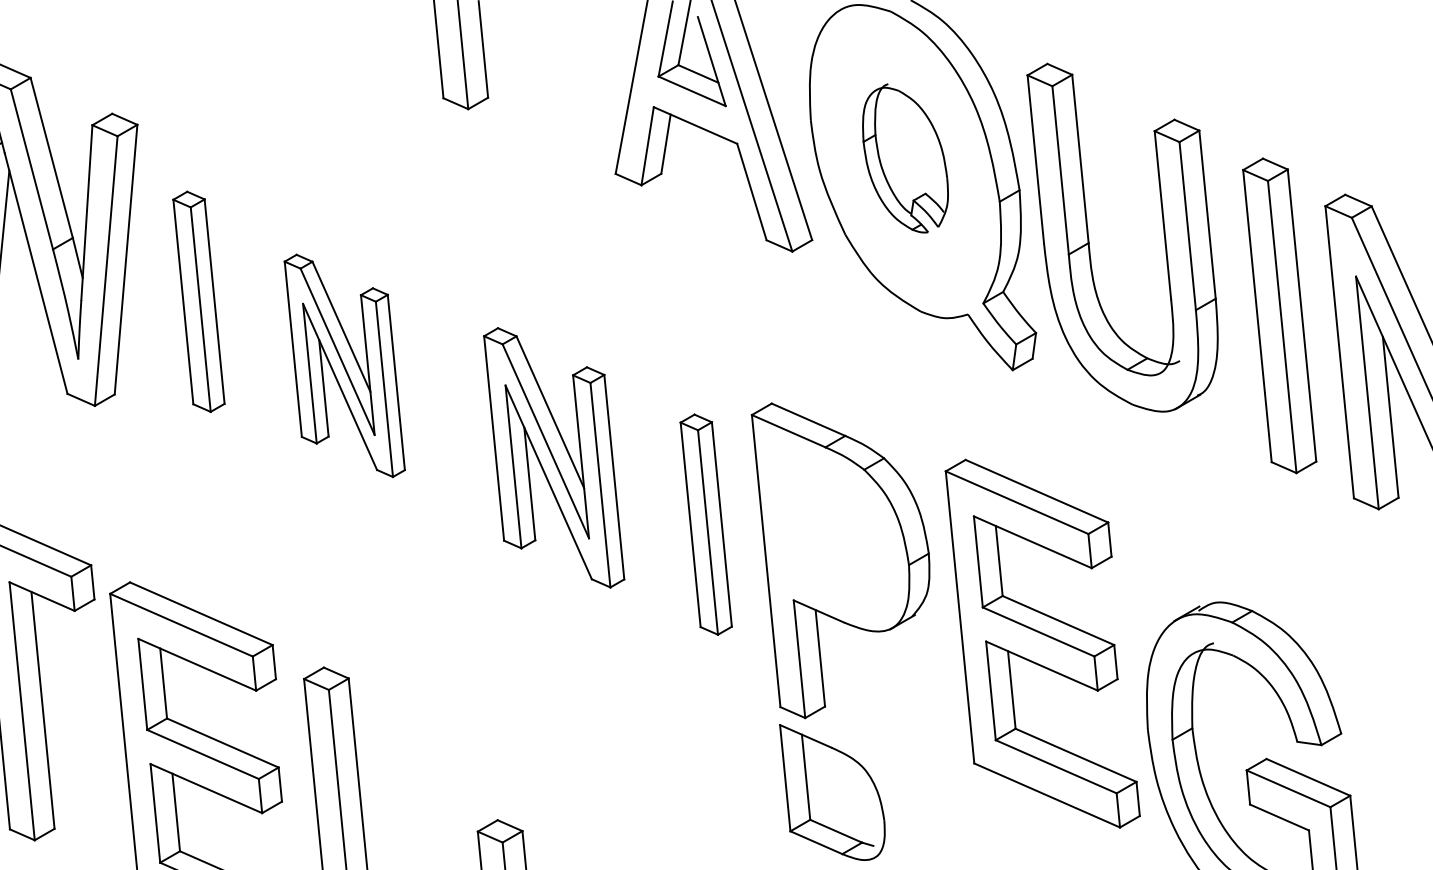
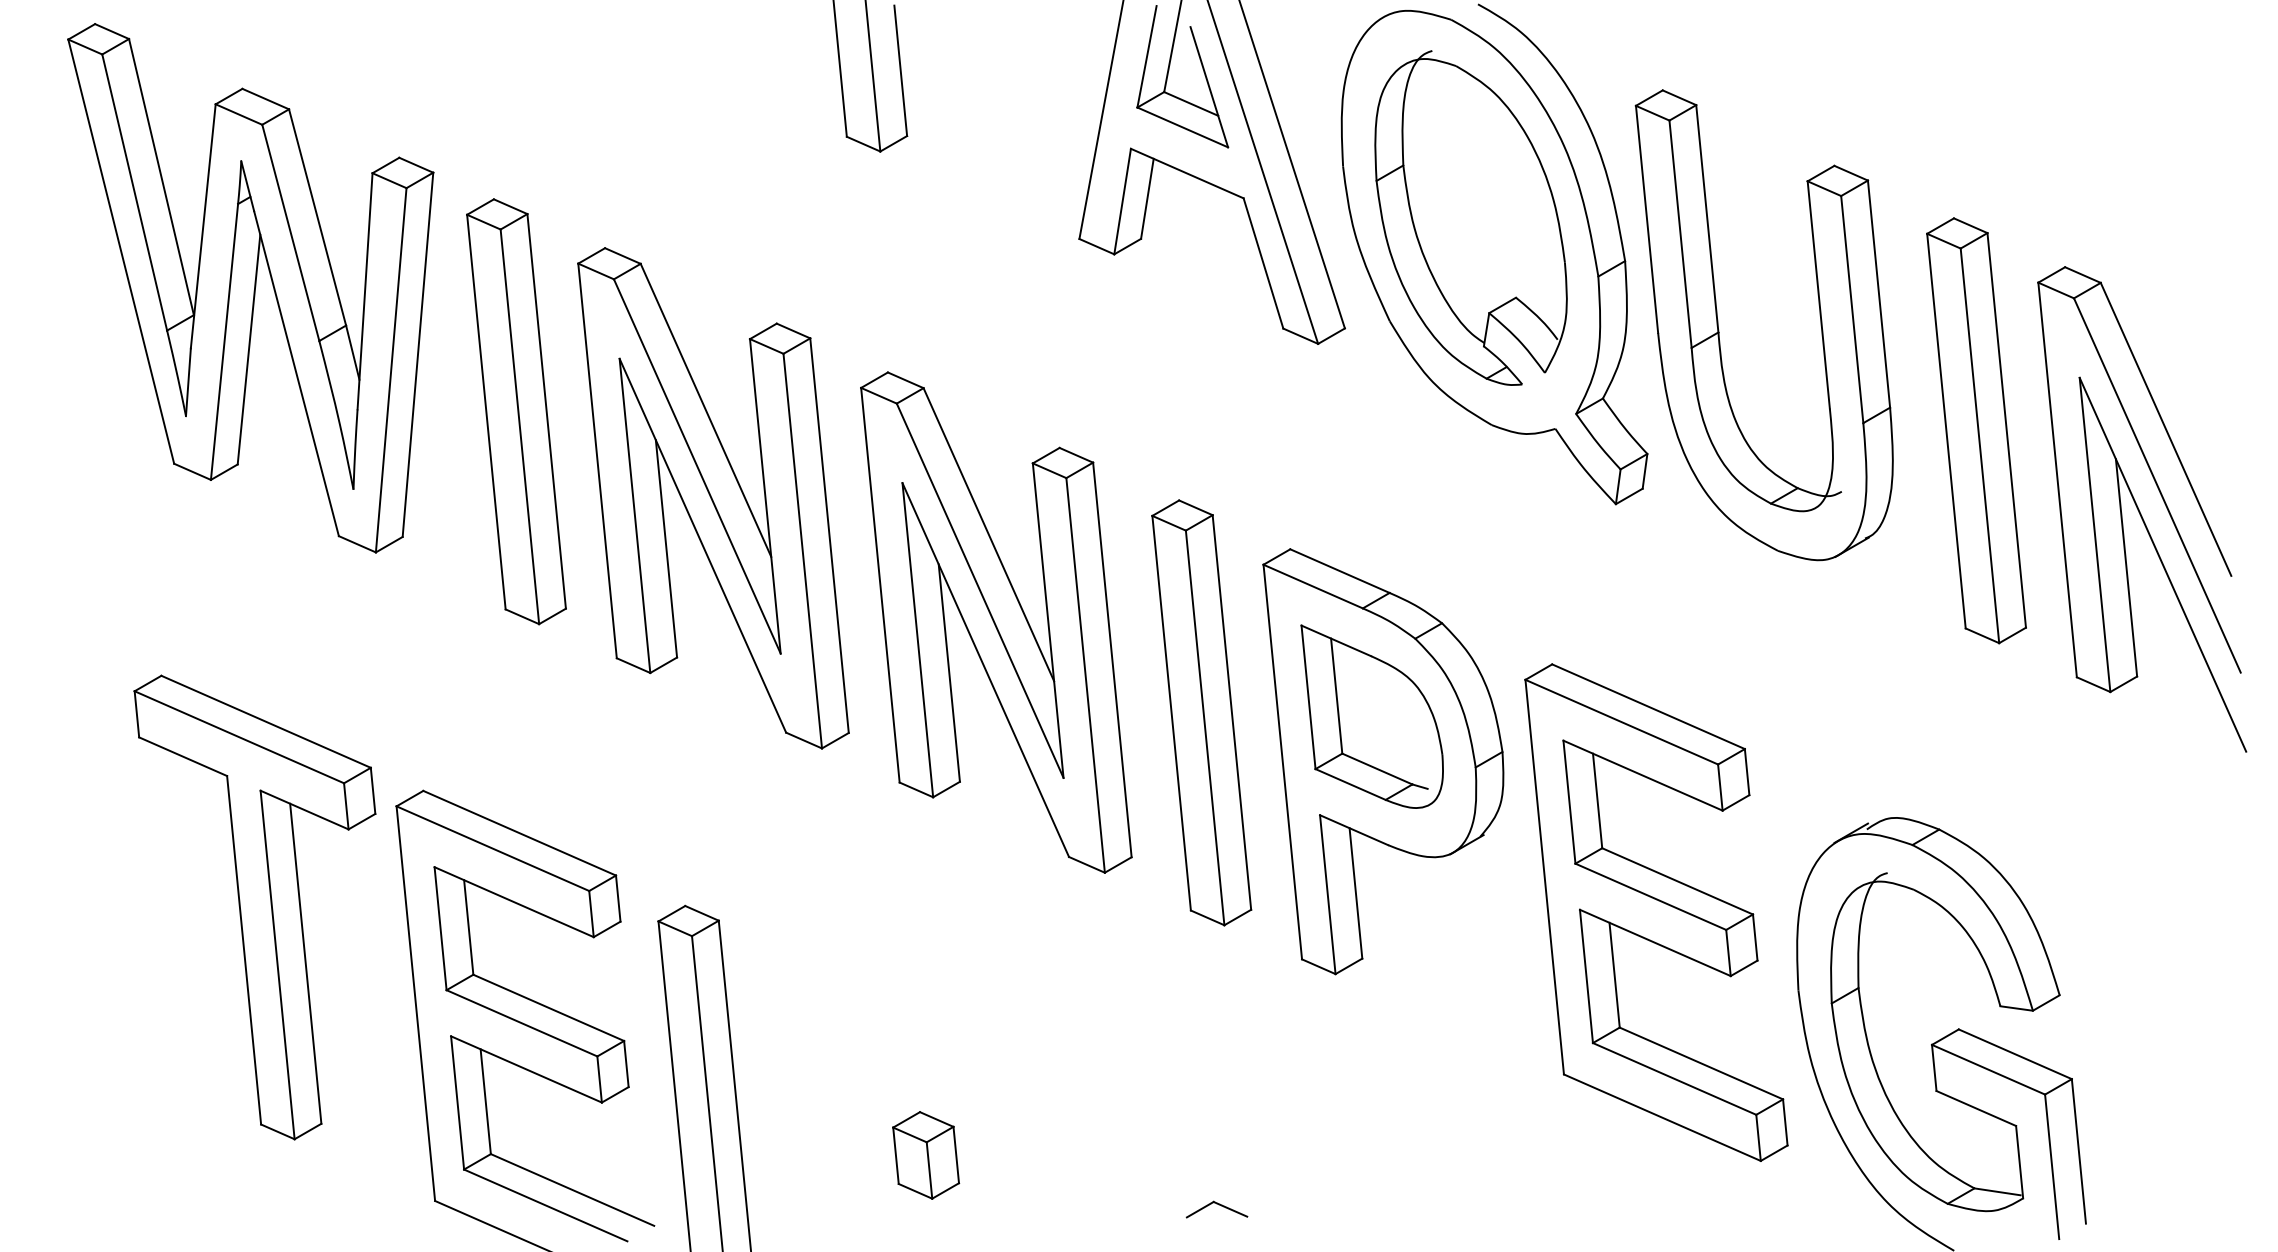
part: (905, 158) -> (1470, 217), size x1.67
part: (198, 301) -> (516, 411), size x1.43
part: (344, 365) -> (713, 498), size x1.67
part: (554, 457) -> (996, 622), size x1.43
part: (706, 524) -> (1201, 712), size x1.43
part: (1042, 643) -> (1656, 912), moved
part: (831, 792) -> (1371, 716), moved

